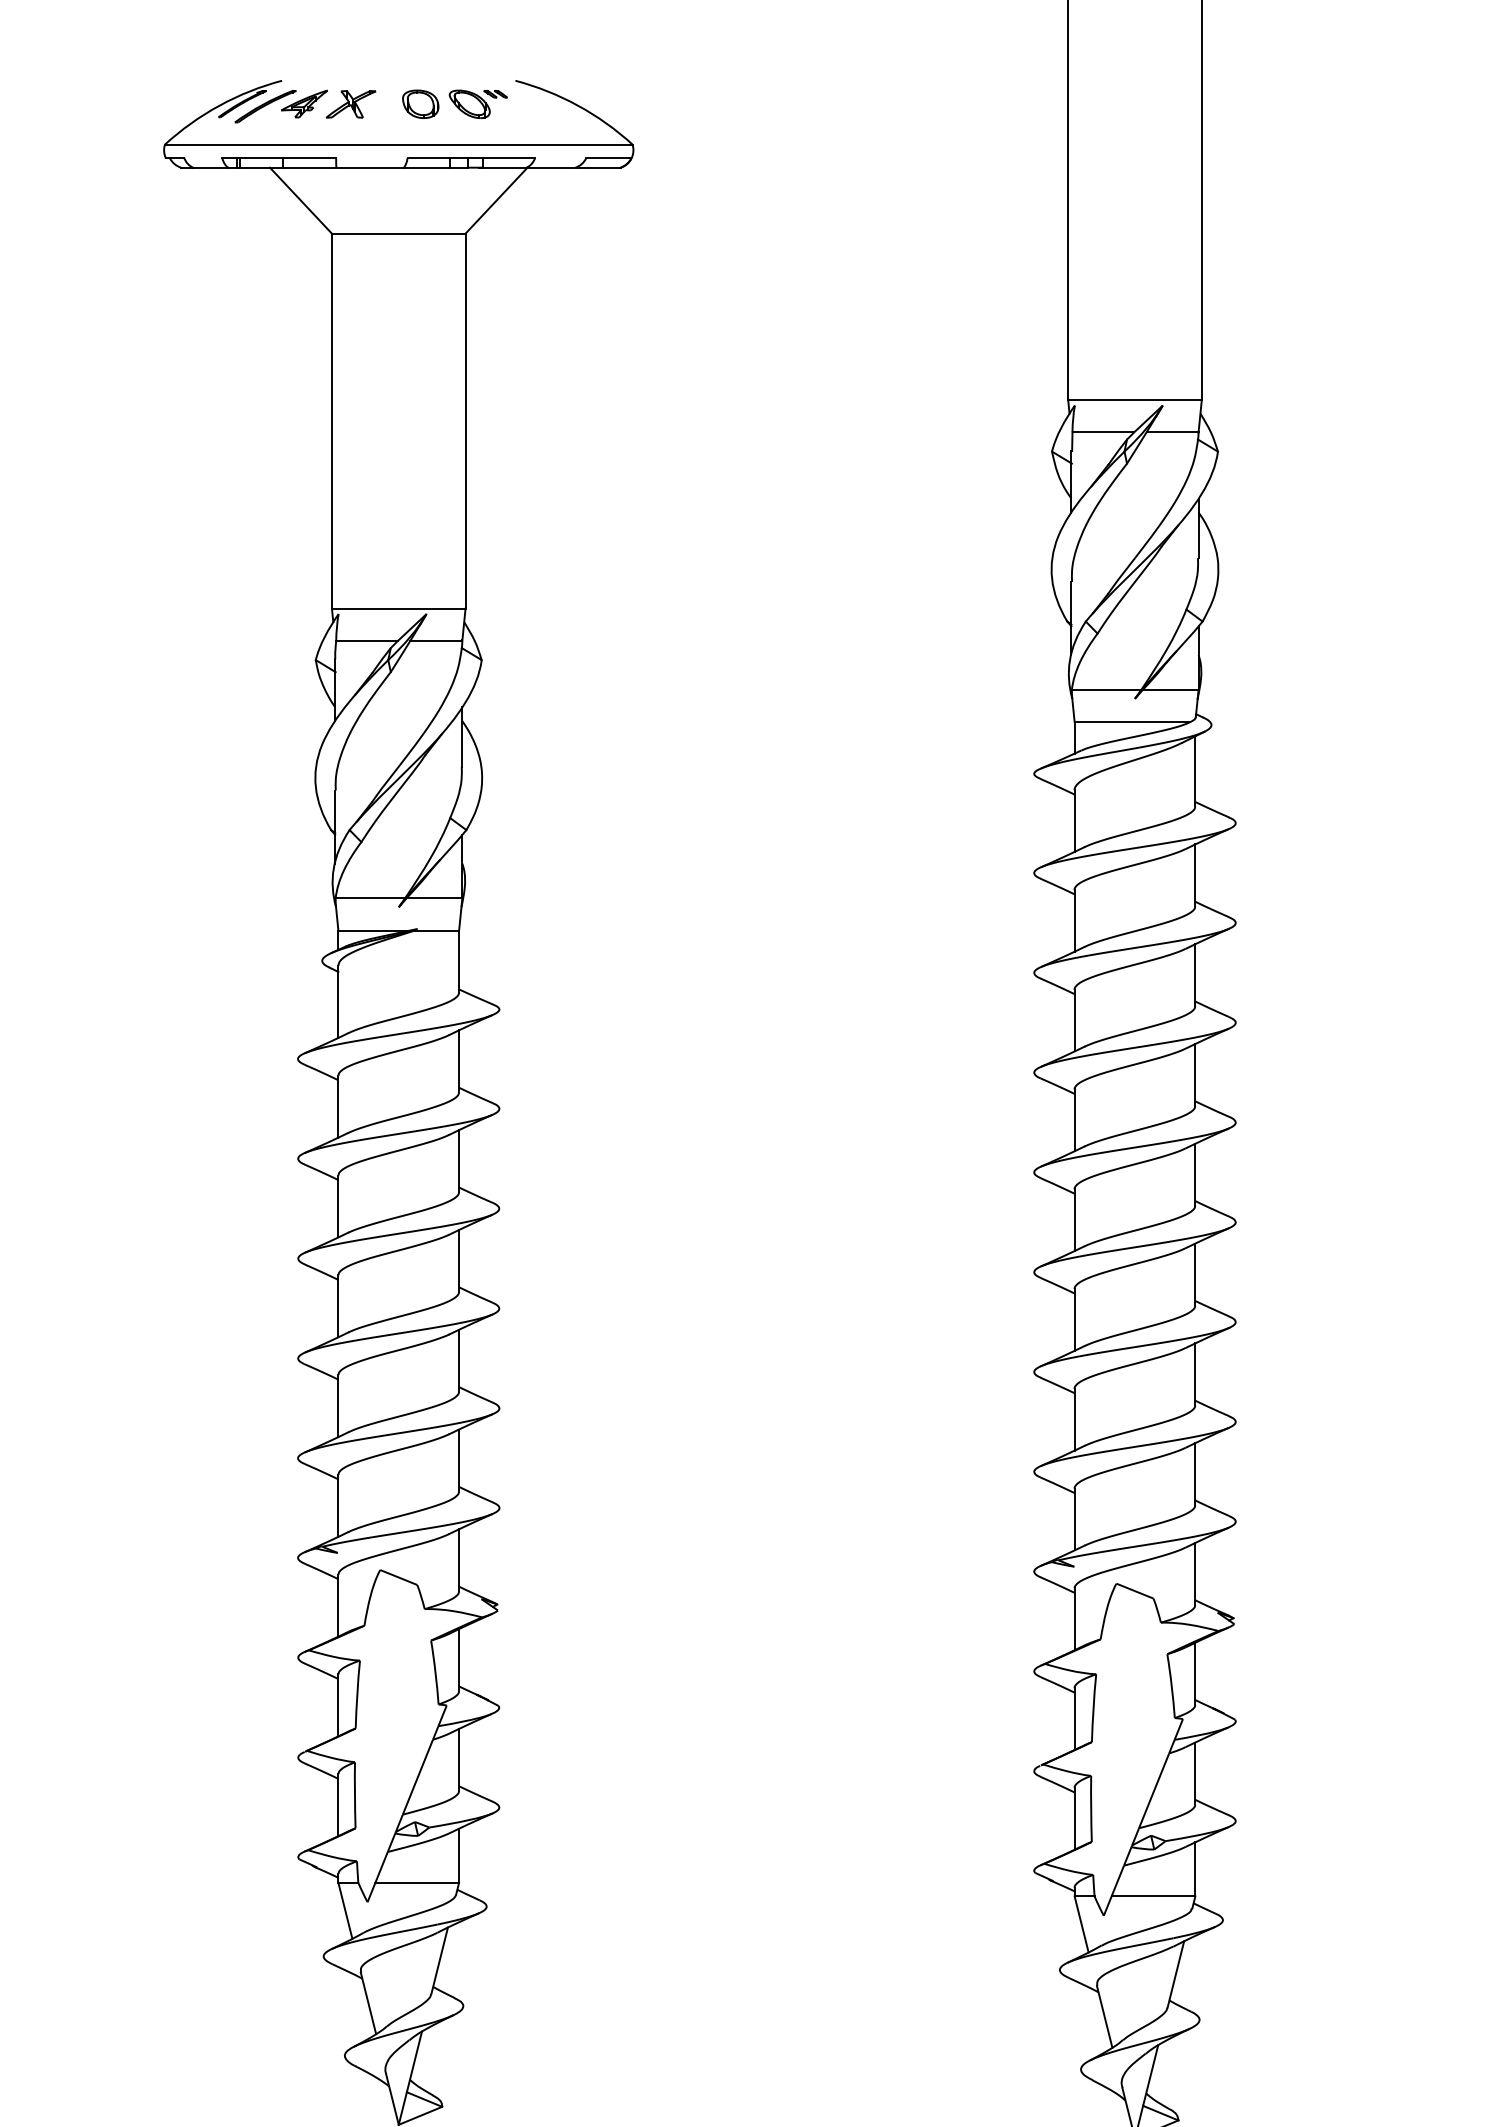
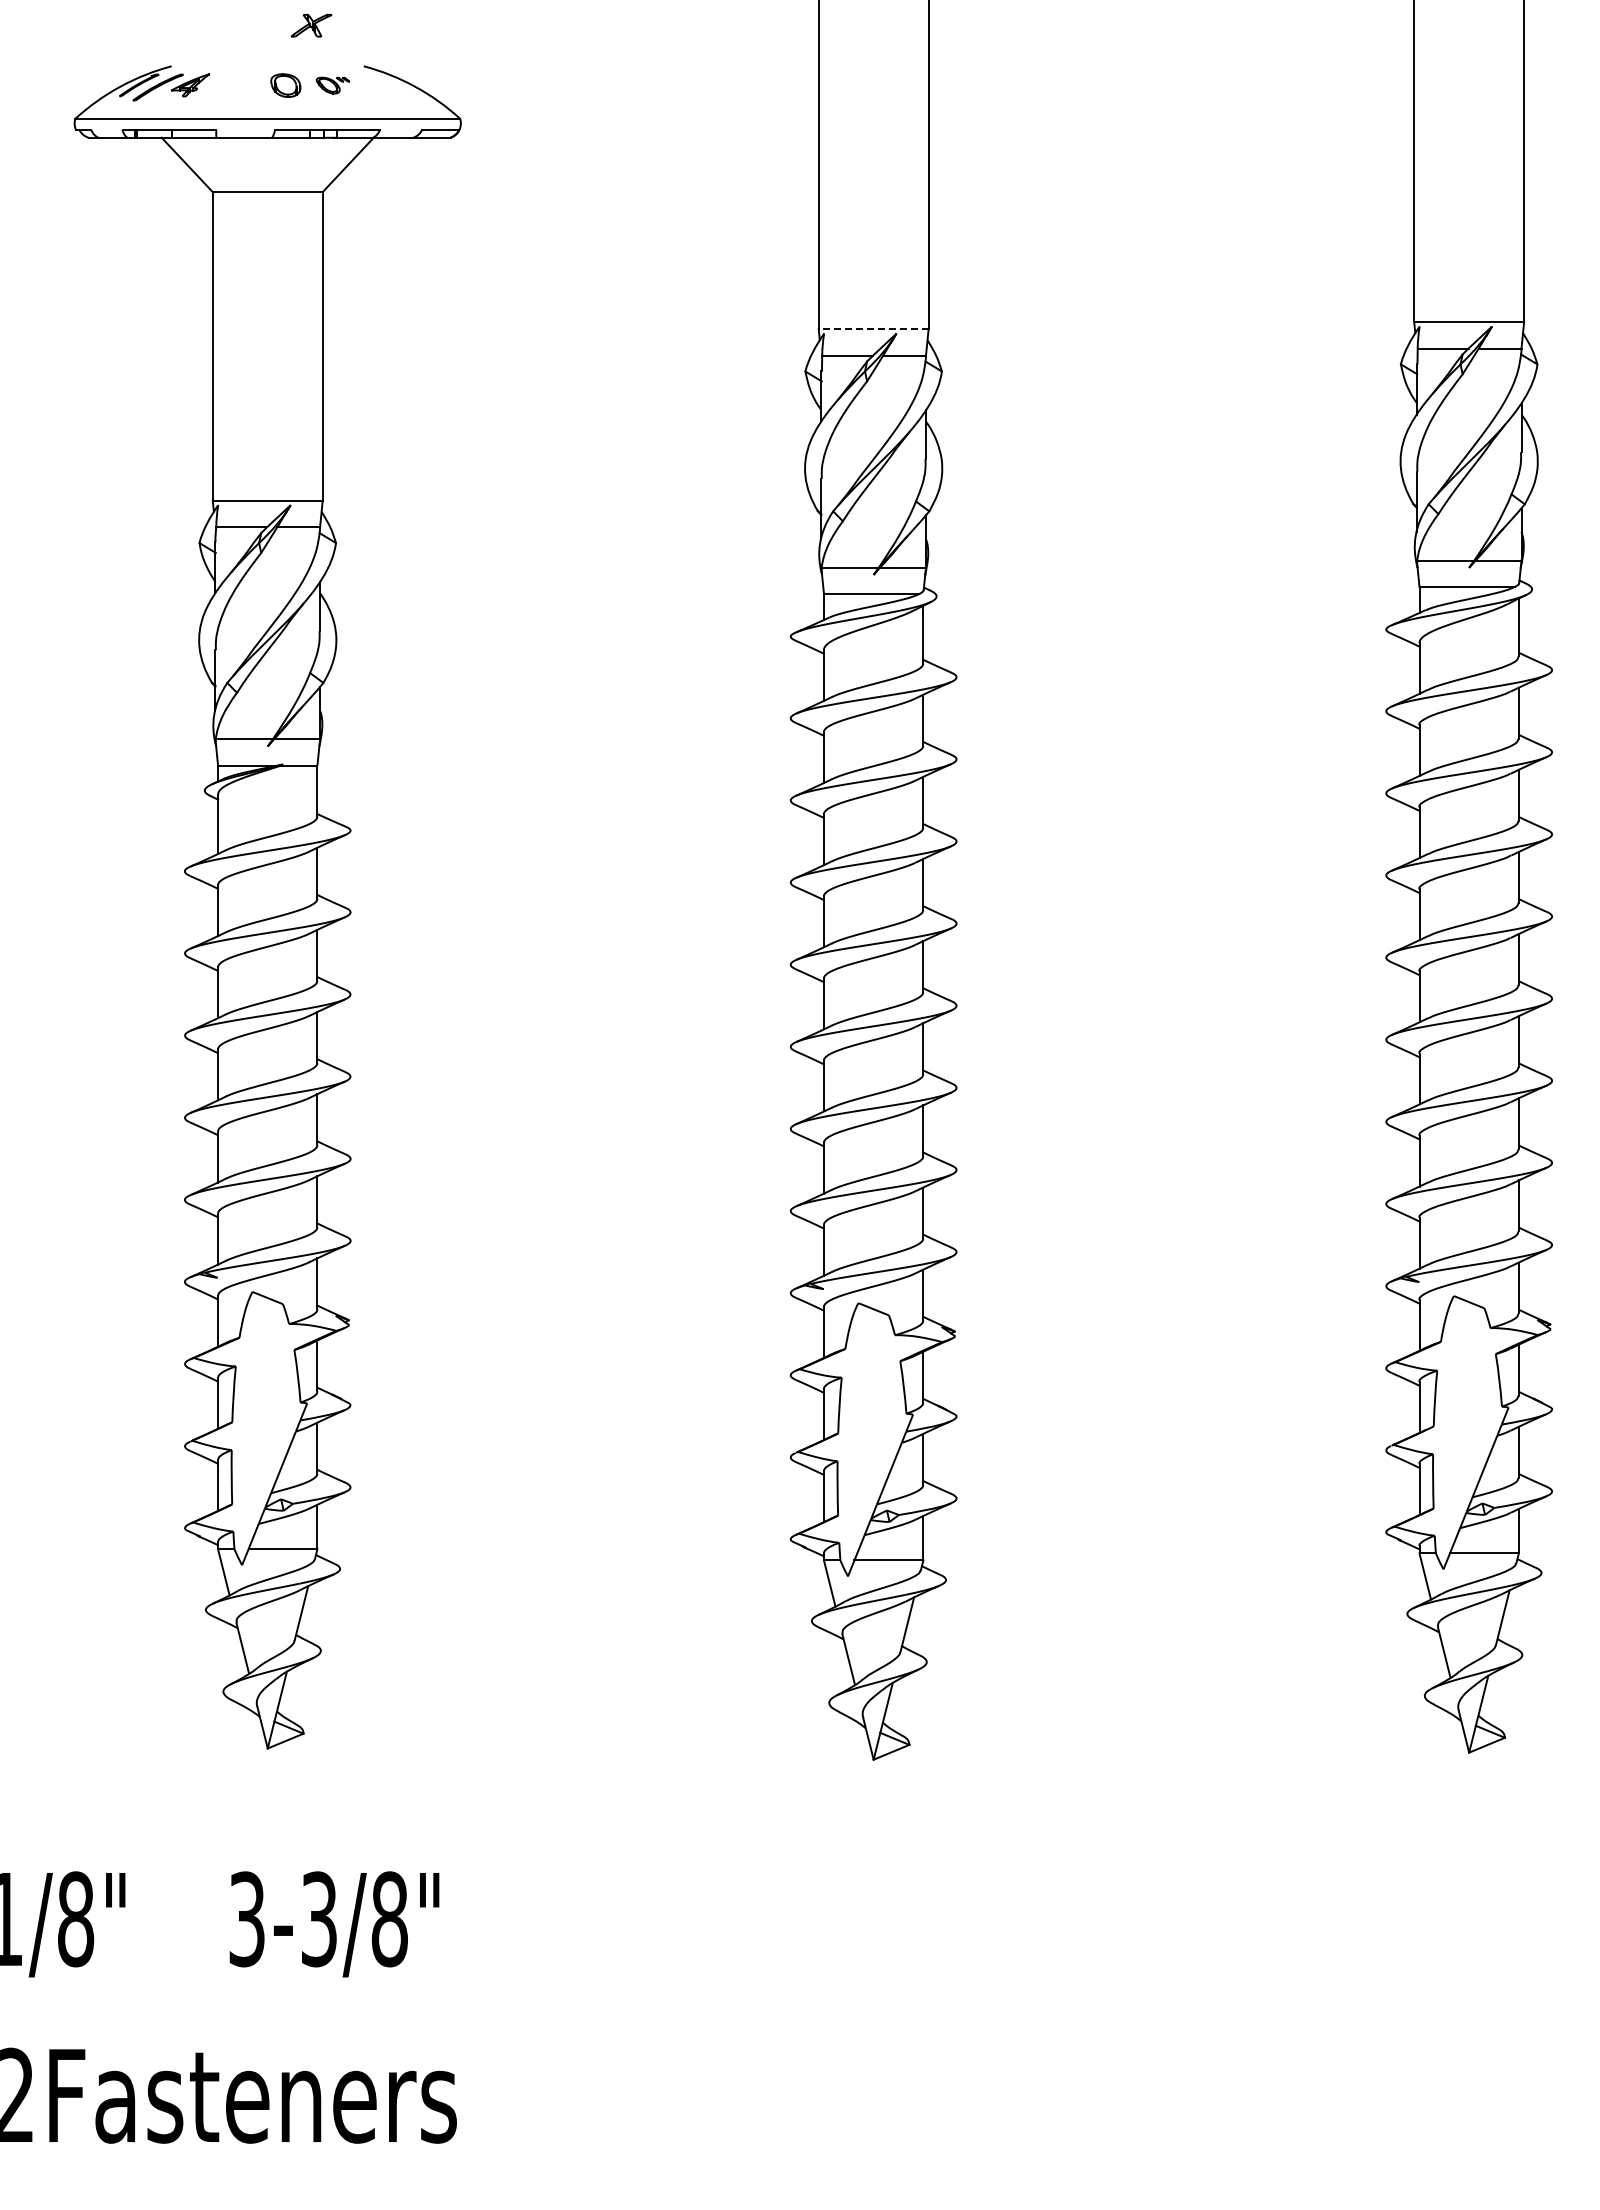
part: (351, 104) -> (311, 25), moved
part: (477, 104) -> (332, 85), size x0.7
line: (1134, 400) -> (873, 329), solid -> dashed

